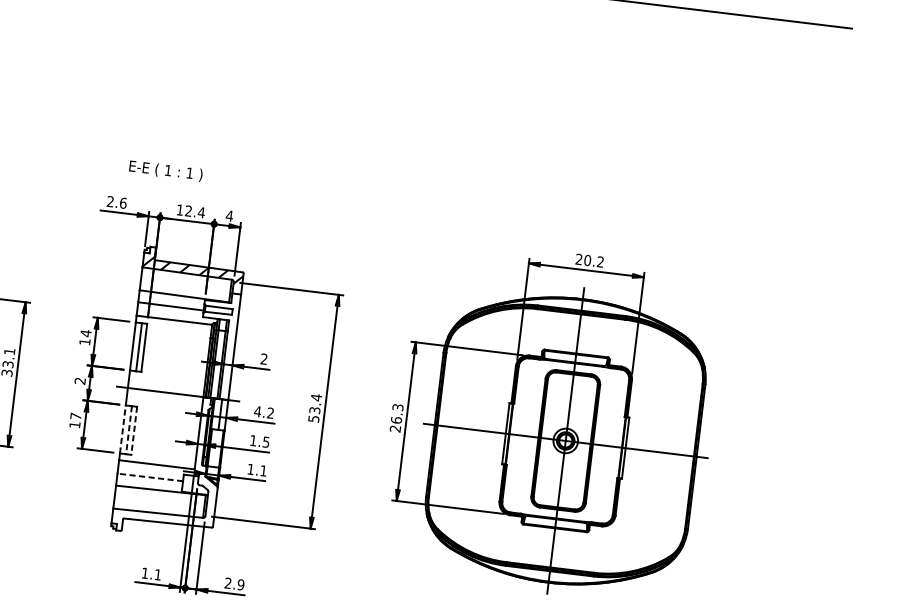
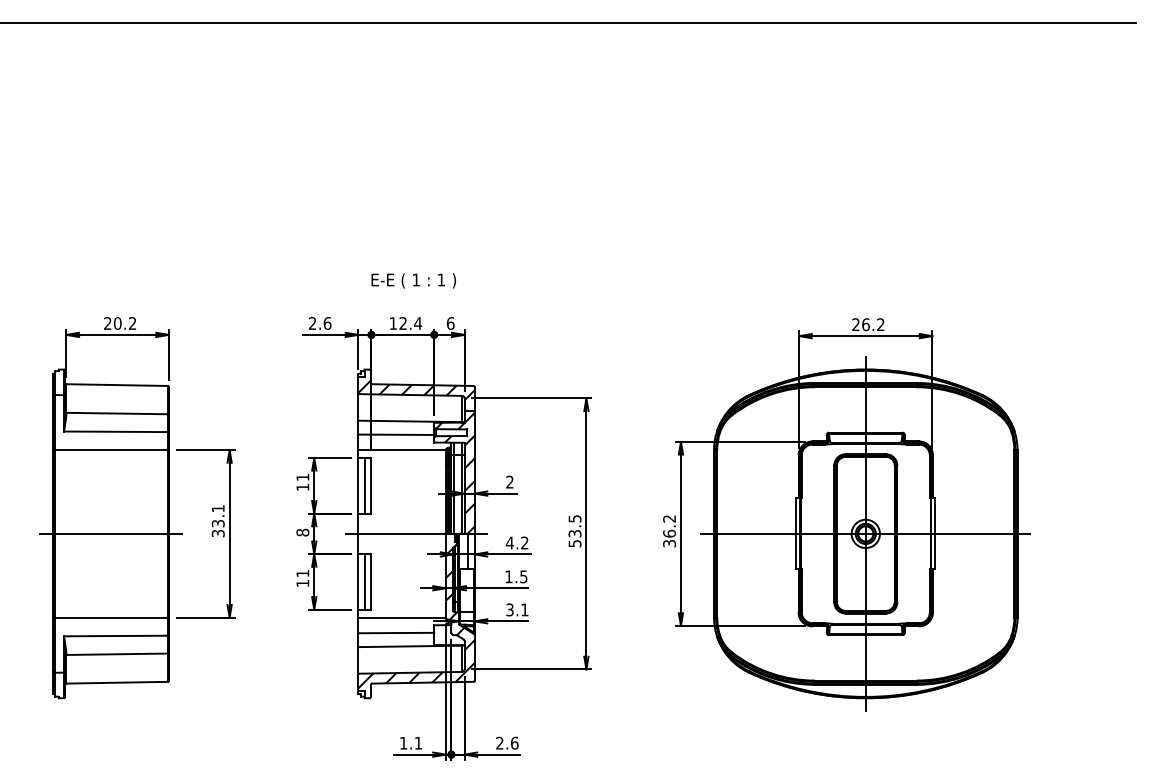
text: (165, 170) -> (413, 280), moved
text: (229, 216) -> (450, 323), 4 -> 6
text: (587, 260) -> (865, 324), 20.2 -> 26.2
text: (85, 333) -> (302, 477), 14 -> 11
hatch: (217, 345) -> (454, 473), added
text: (79, 380) -> (302, 532), 2 -> 8
text: (316, 397) -> (574, 518), 53.4 -> 53.5
text: (75, 416) -> (302, 573), 17 -> 11
text: (396, 418) -> (669, 531), 26.3 -> 36.2
line: (123, 429) -> (358, 581), dashed -> solid
line: (129, 429) -> (365, 581), dashed -> solid
line: (134, 430) -> (371, 581), dashed -> solid
hatch: (169, 464) -> (416, 615), added
text: (250, 468) -> (509, 609), 1.1 -> 3.1
line: (150, 477) -> (396, 633), dashed -> solid
text: (240, 584) -> (514, 742), 2.9 -> 2.6

